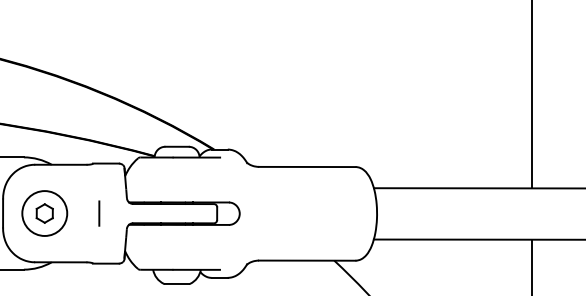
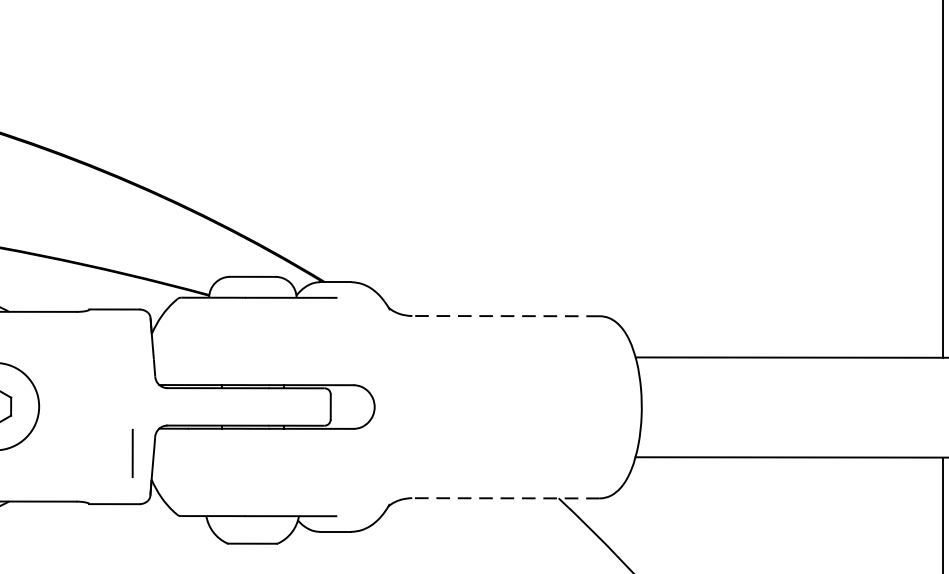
line: (306, 166) -> (504, 315), solid -> dashed
line: (99, 213) -> (133, 453), moved
line: (306, 260) -> (504, 498), solid -> dashed

